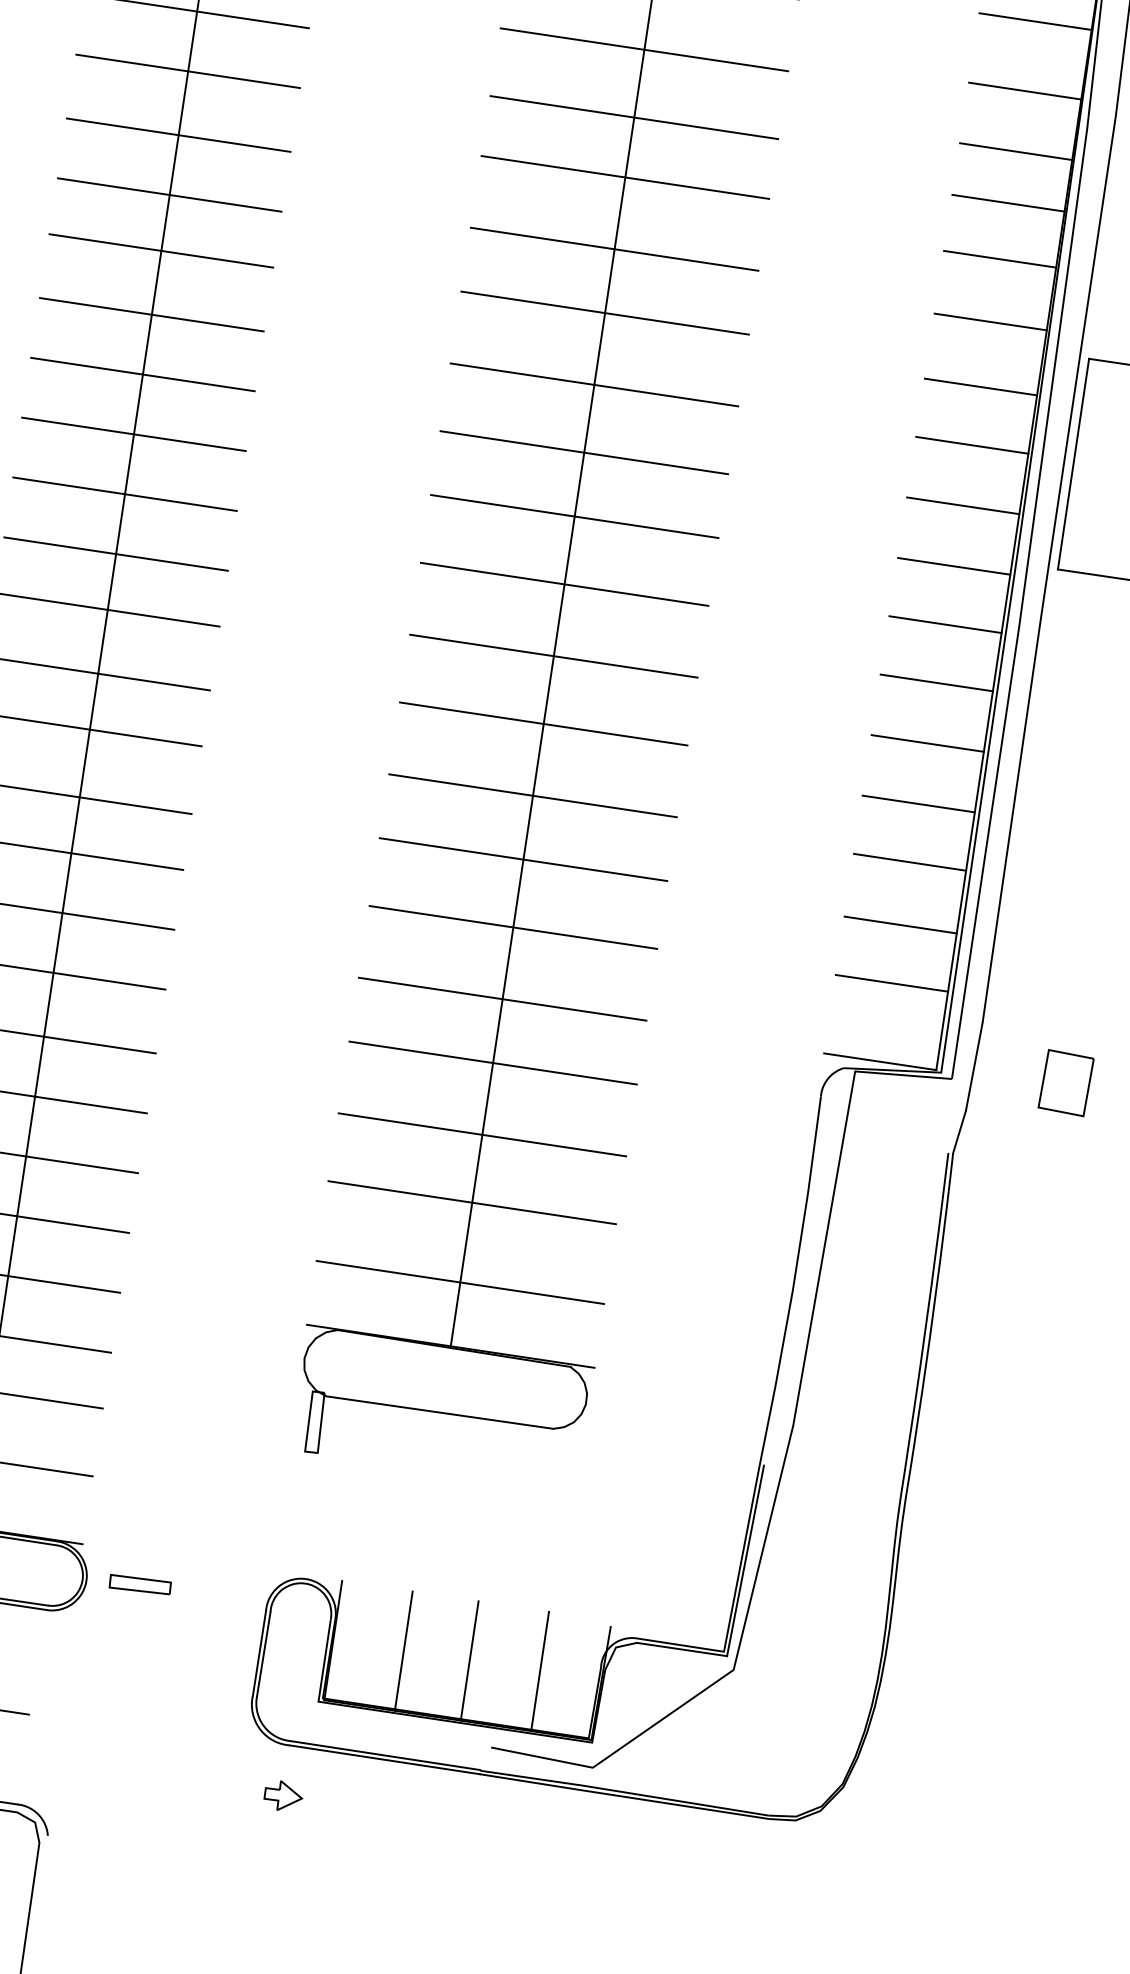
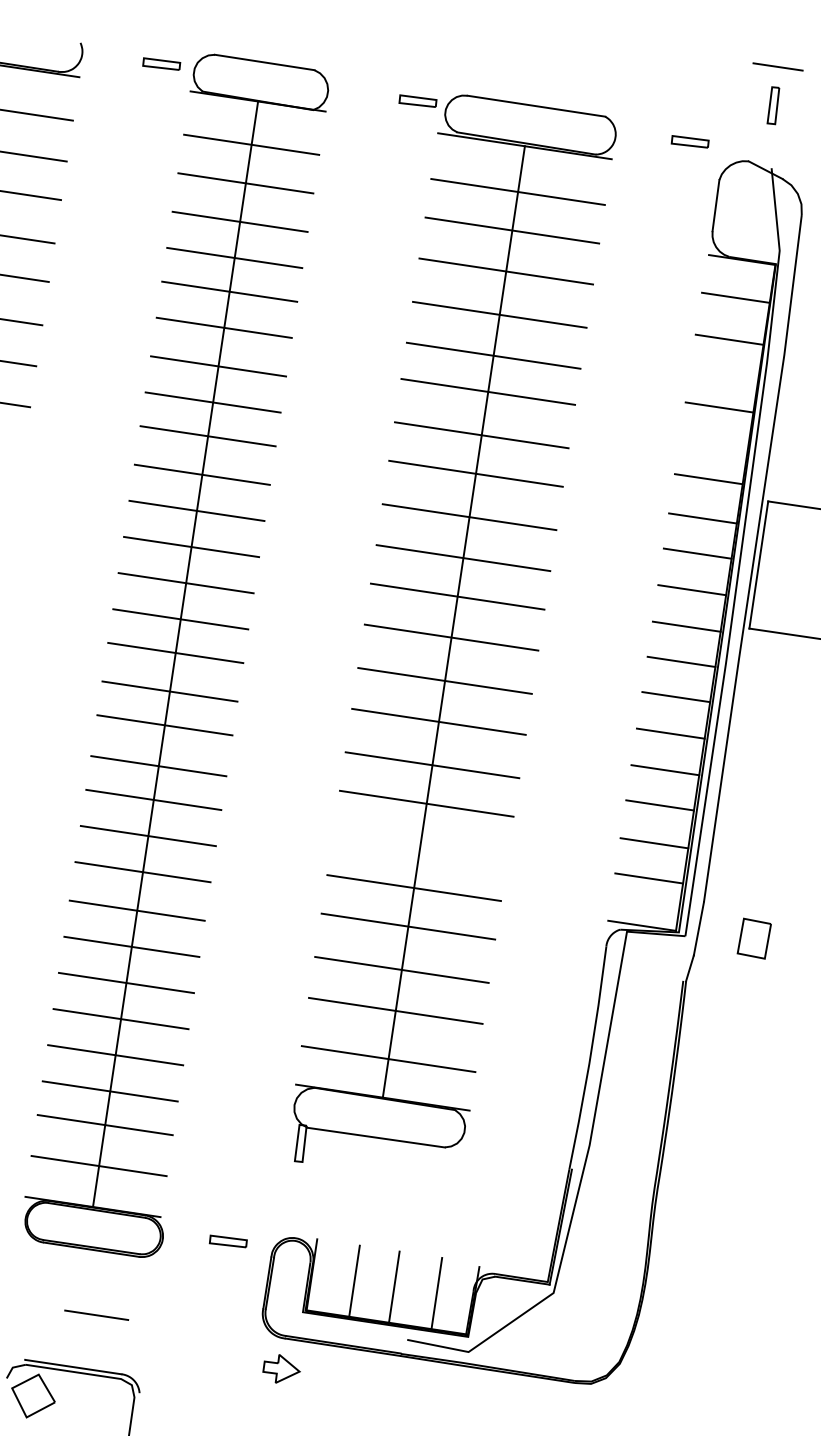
line: (1016, 151) -> (724, 376), removed
line: (1000, 259) -> (714, 441), removed
line: (513, 927) -> (420, 844), removed
part: (138, 1584) -> (227, 1241), moved
part: (282, 1794) -> (281, 1368), size x1.6

